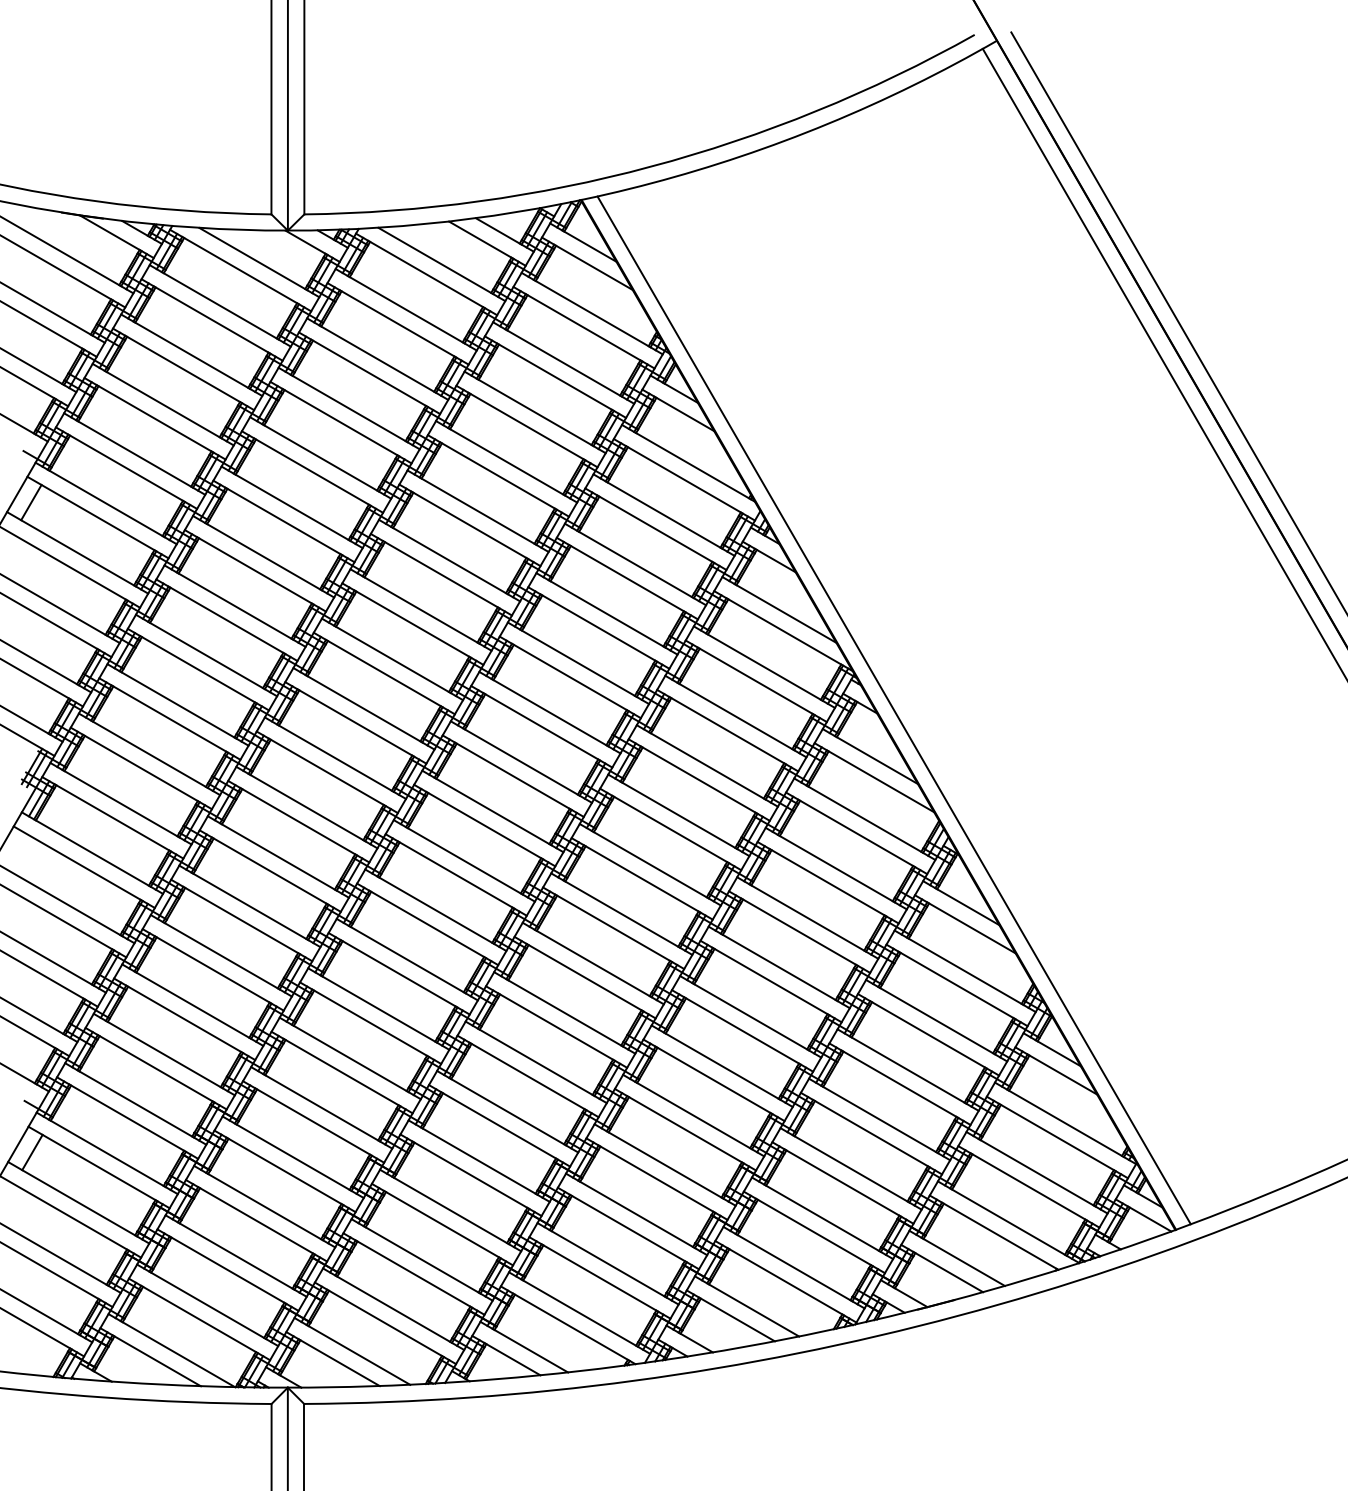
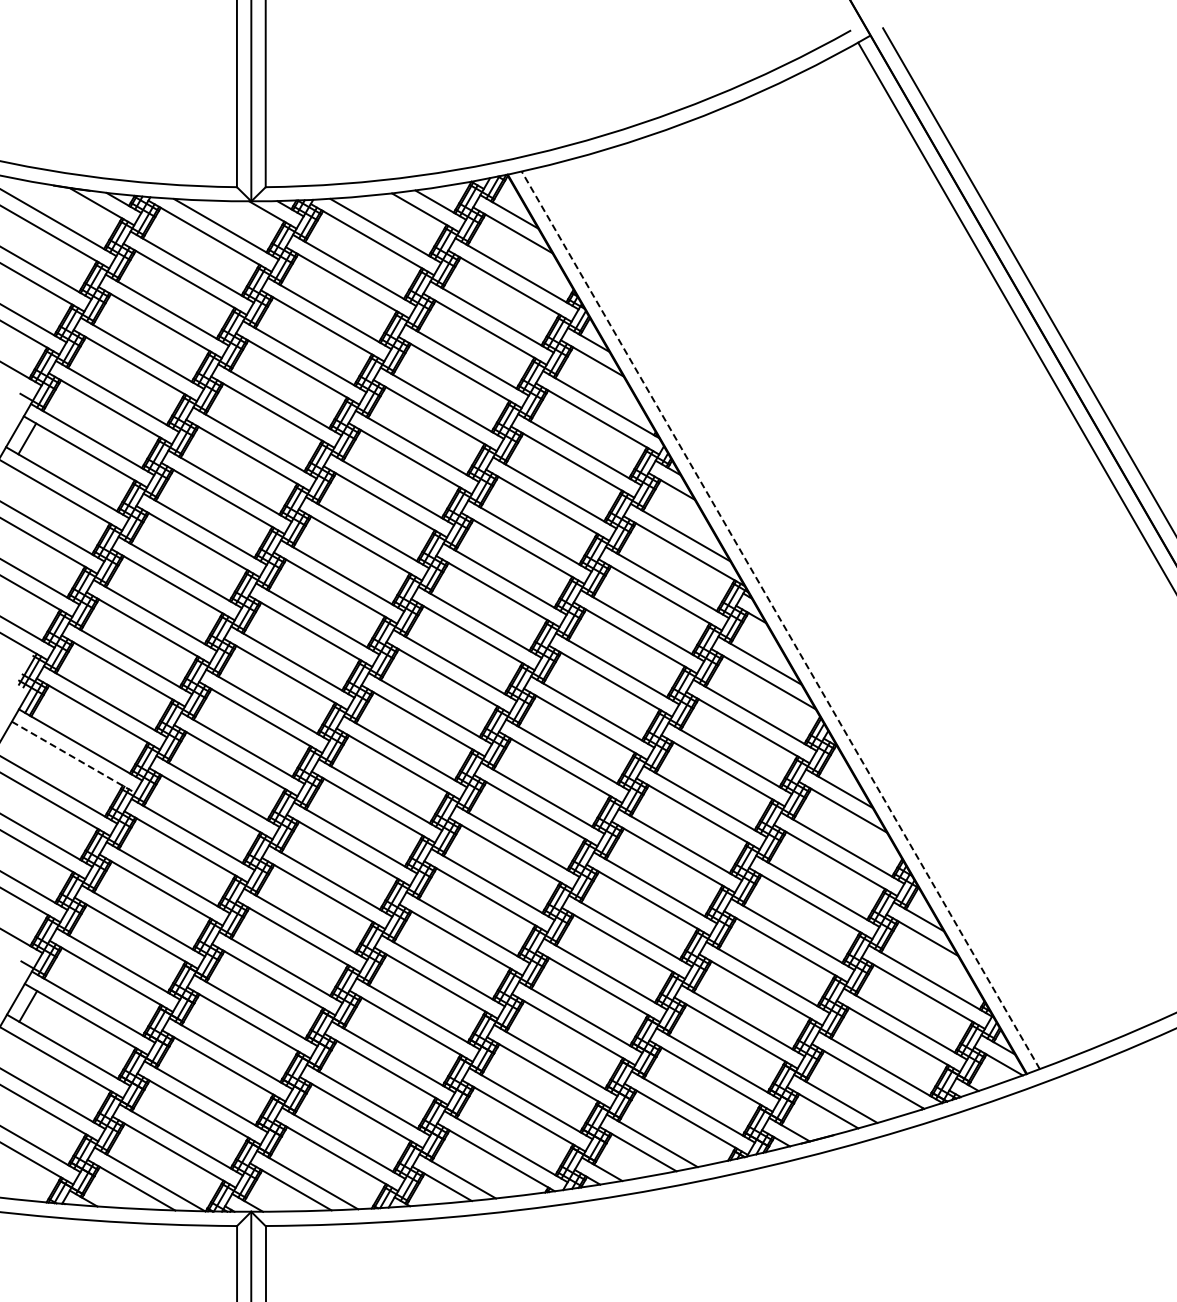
line: (893, 709) -> (780, 619), solid -> dashed
line: (84, 867) -> (73, 757), solid -> dashed

